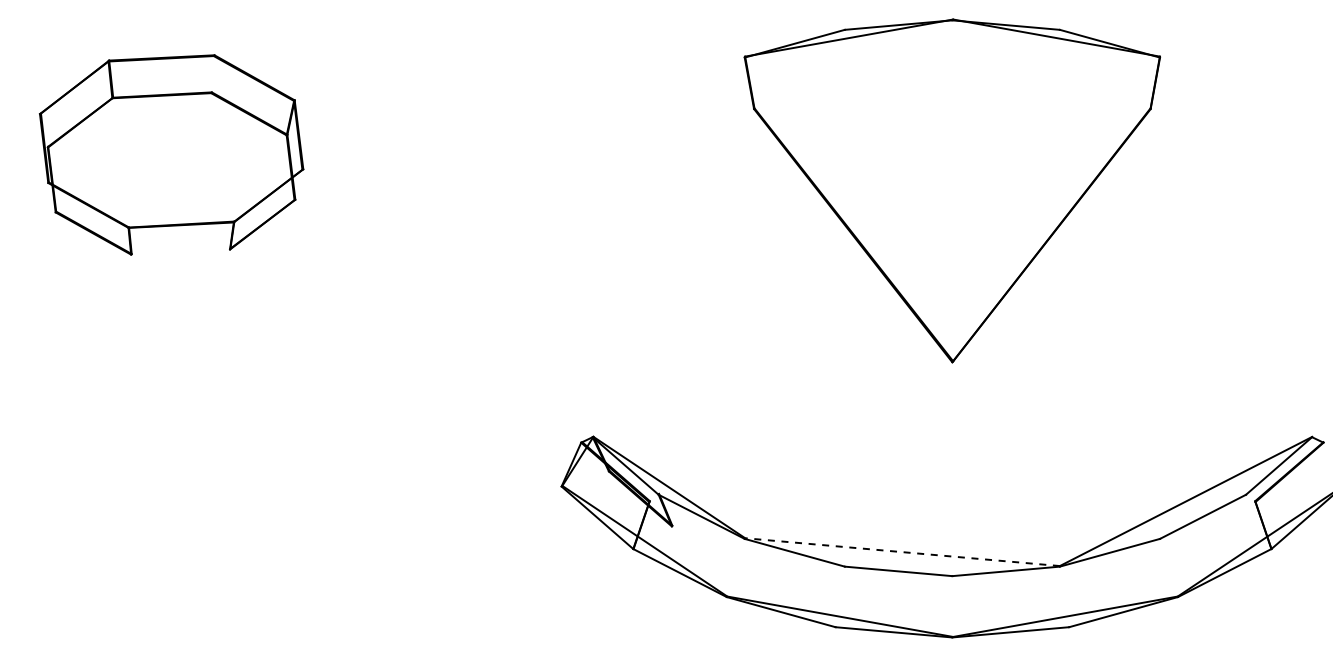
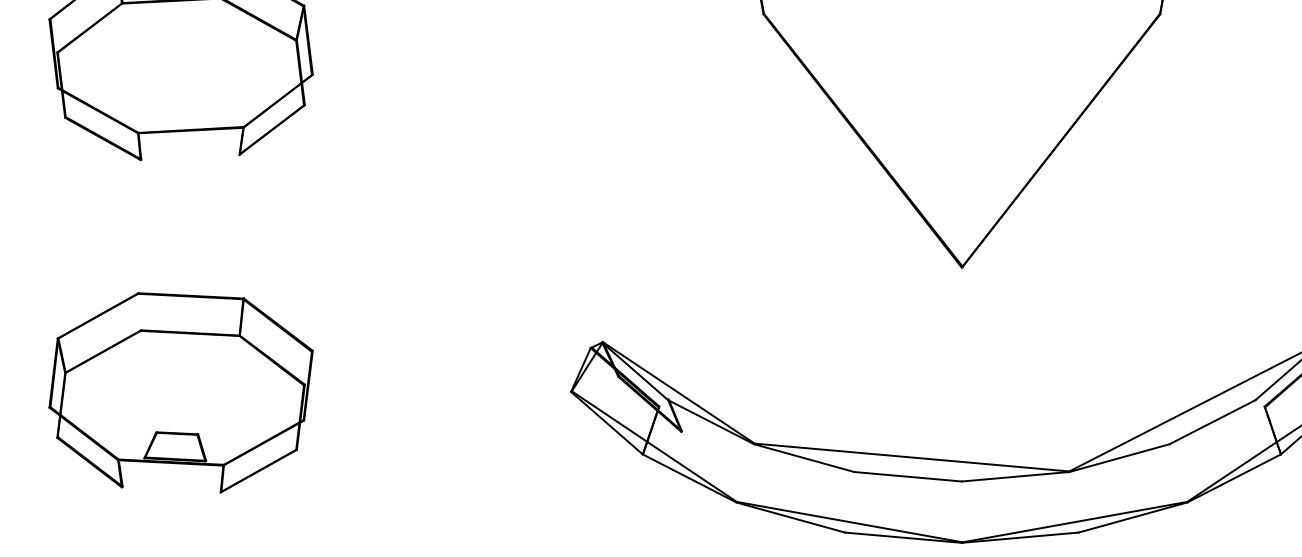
part: (171, 486) -> (180, 391), added
line: (902, 552) -> (911, 457), dashed -> solid

